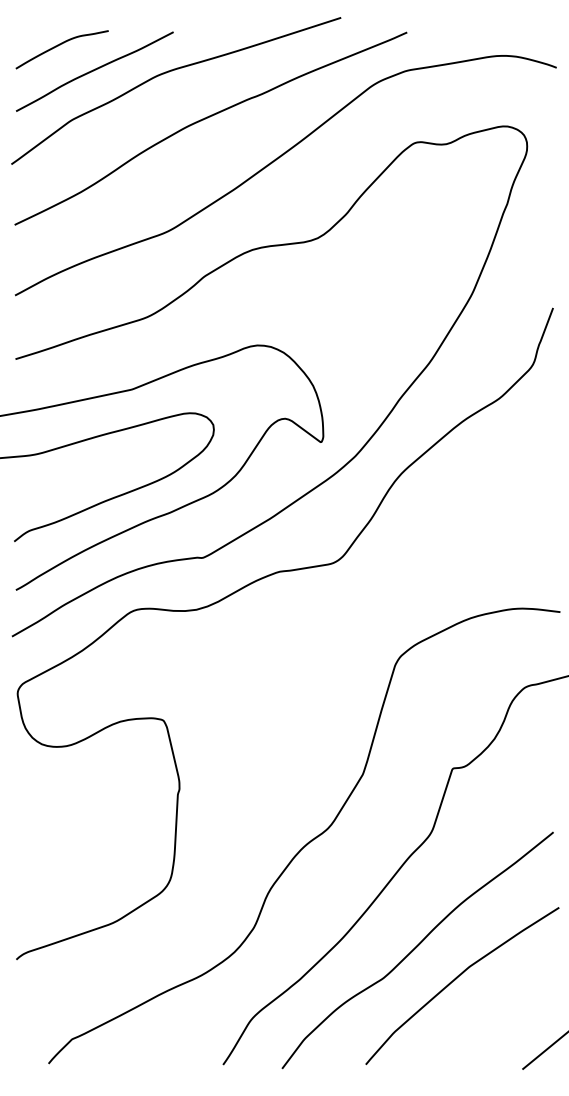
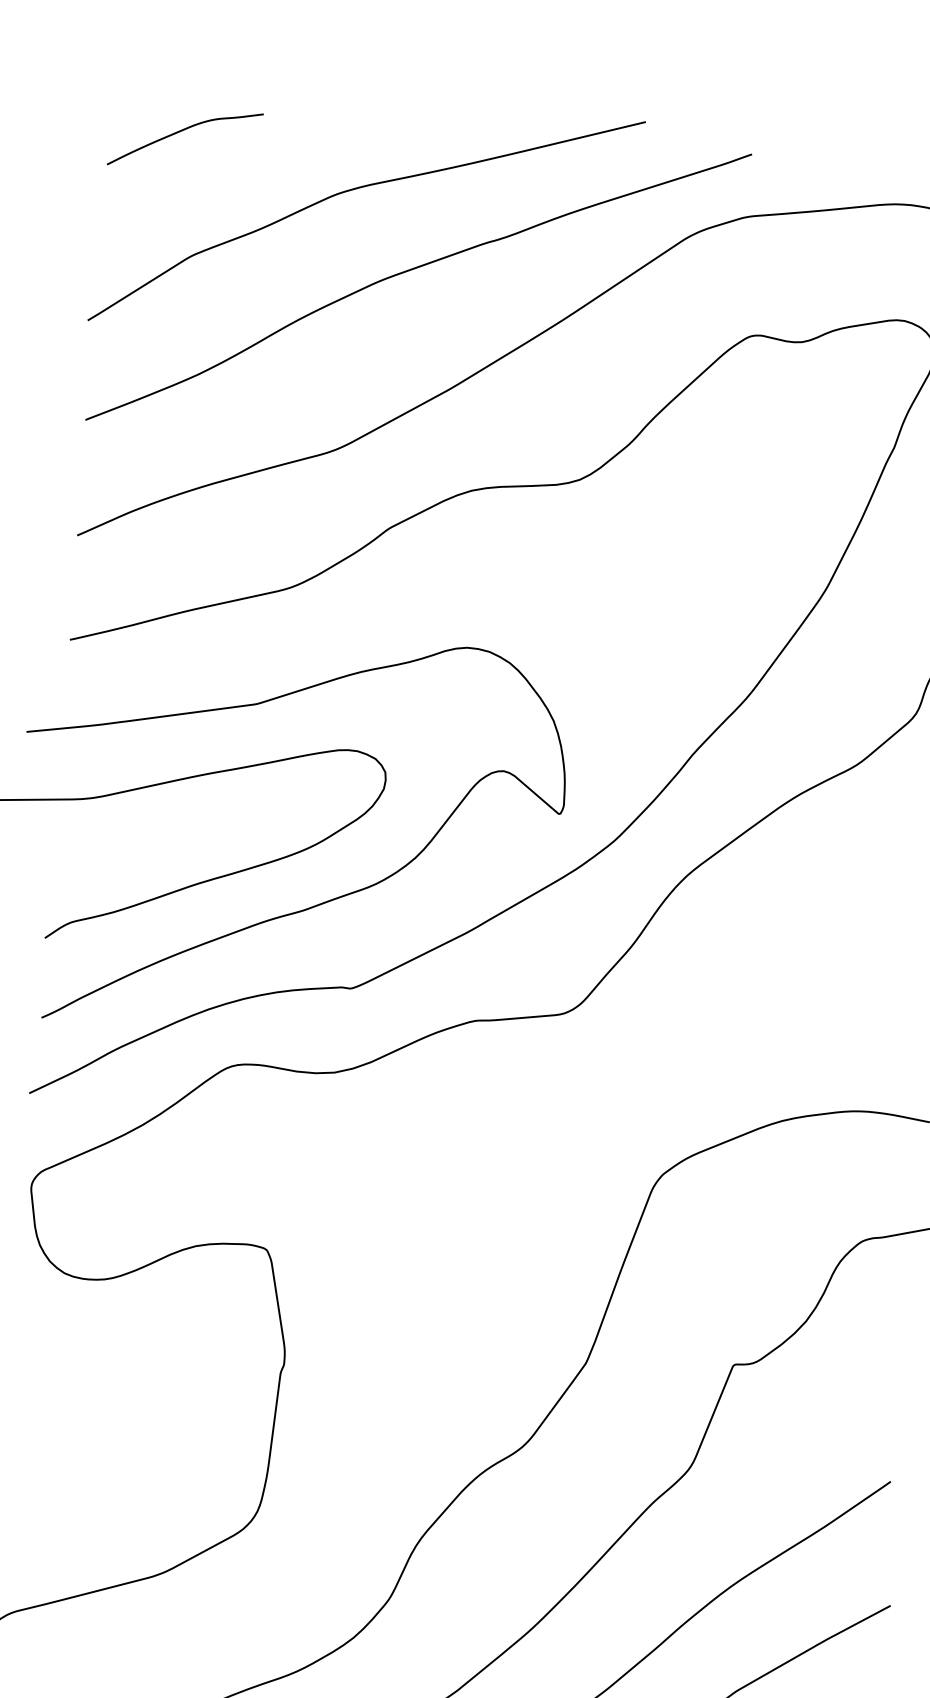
curve: (94, 70) -> (235, 177), removed

